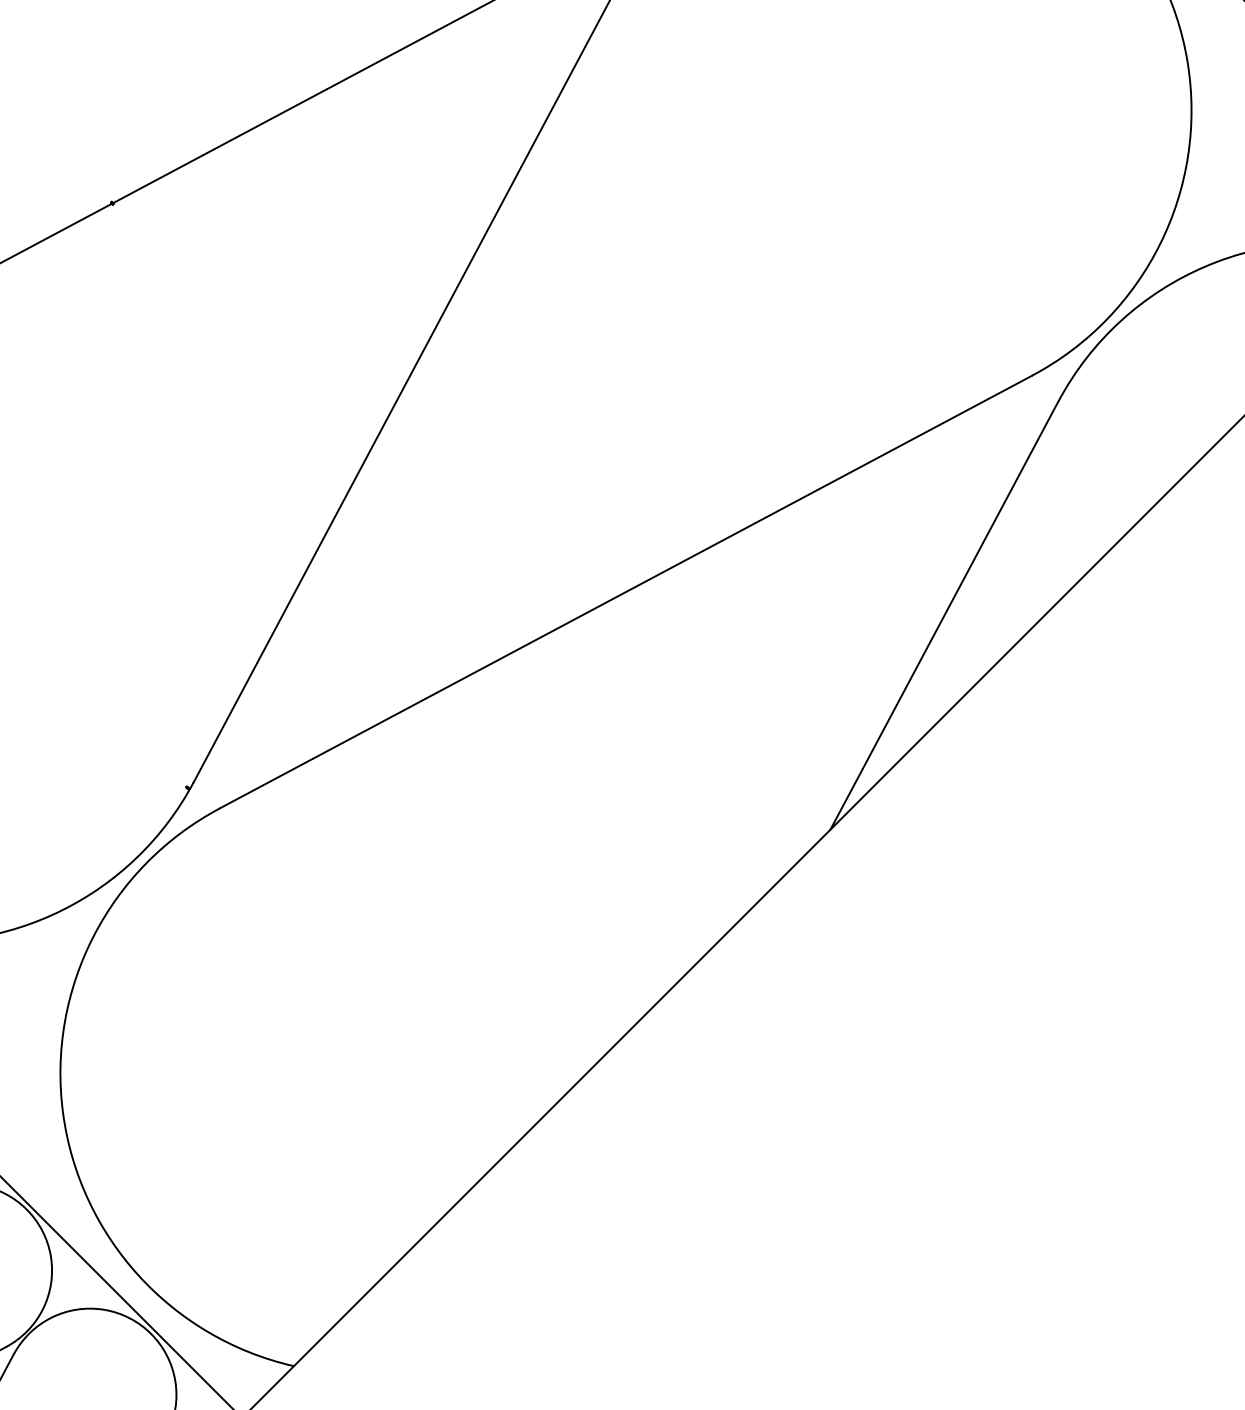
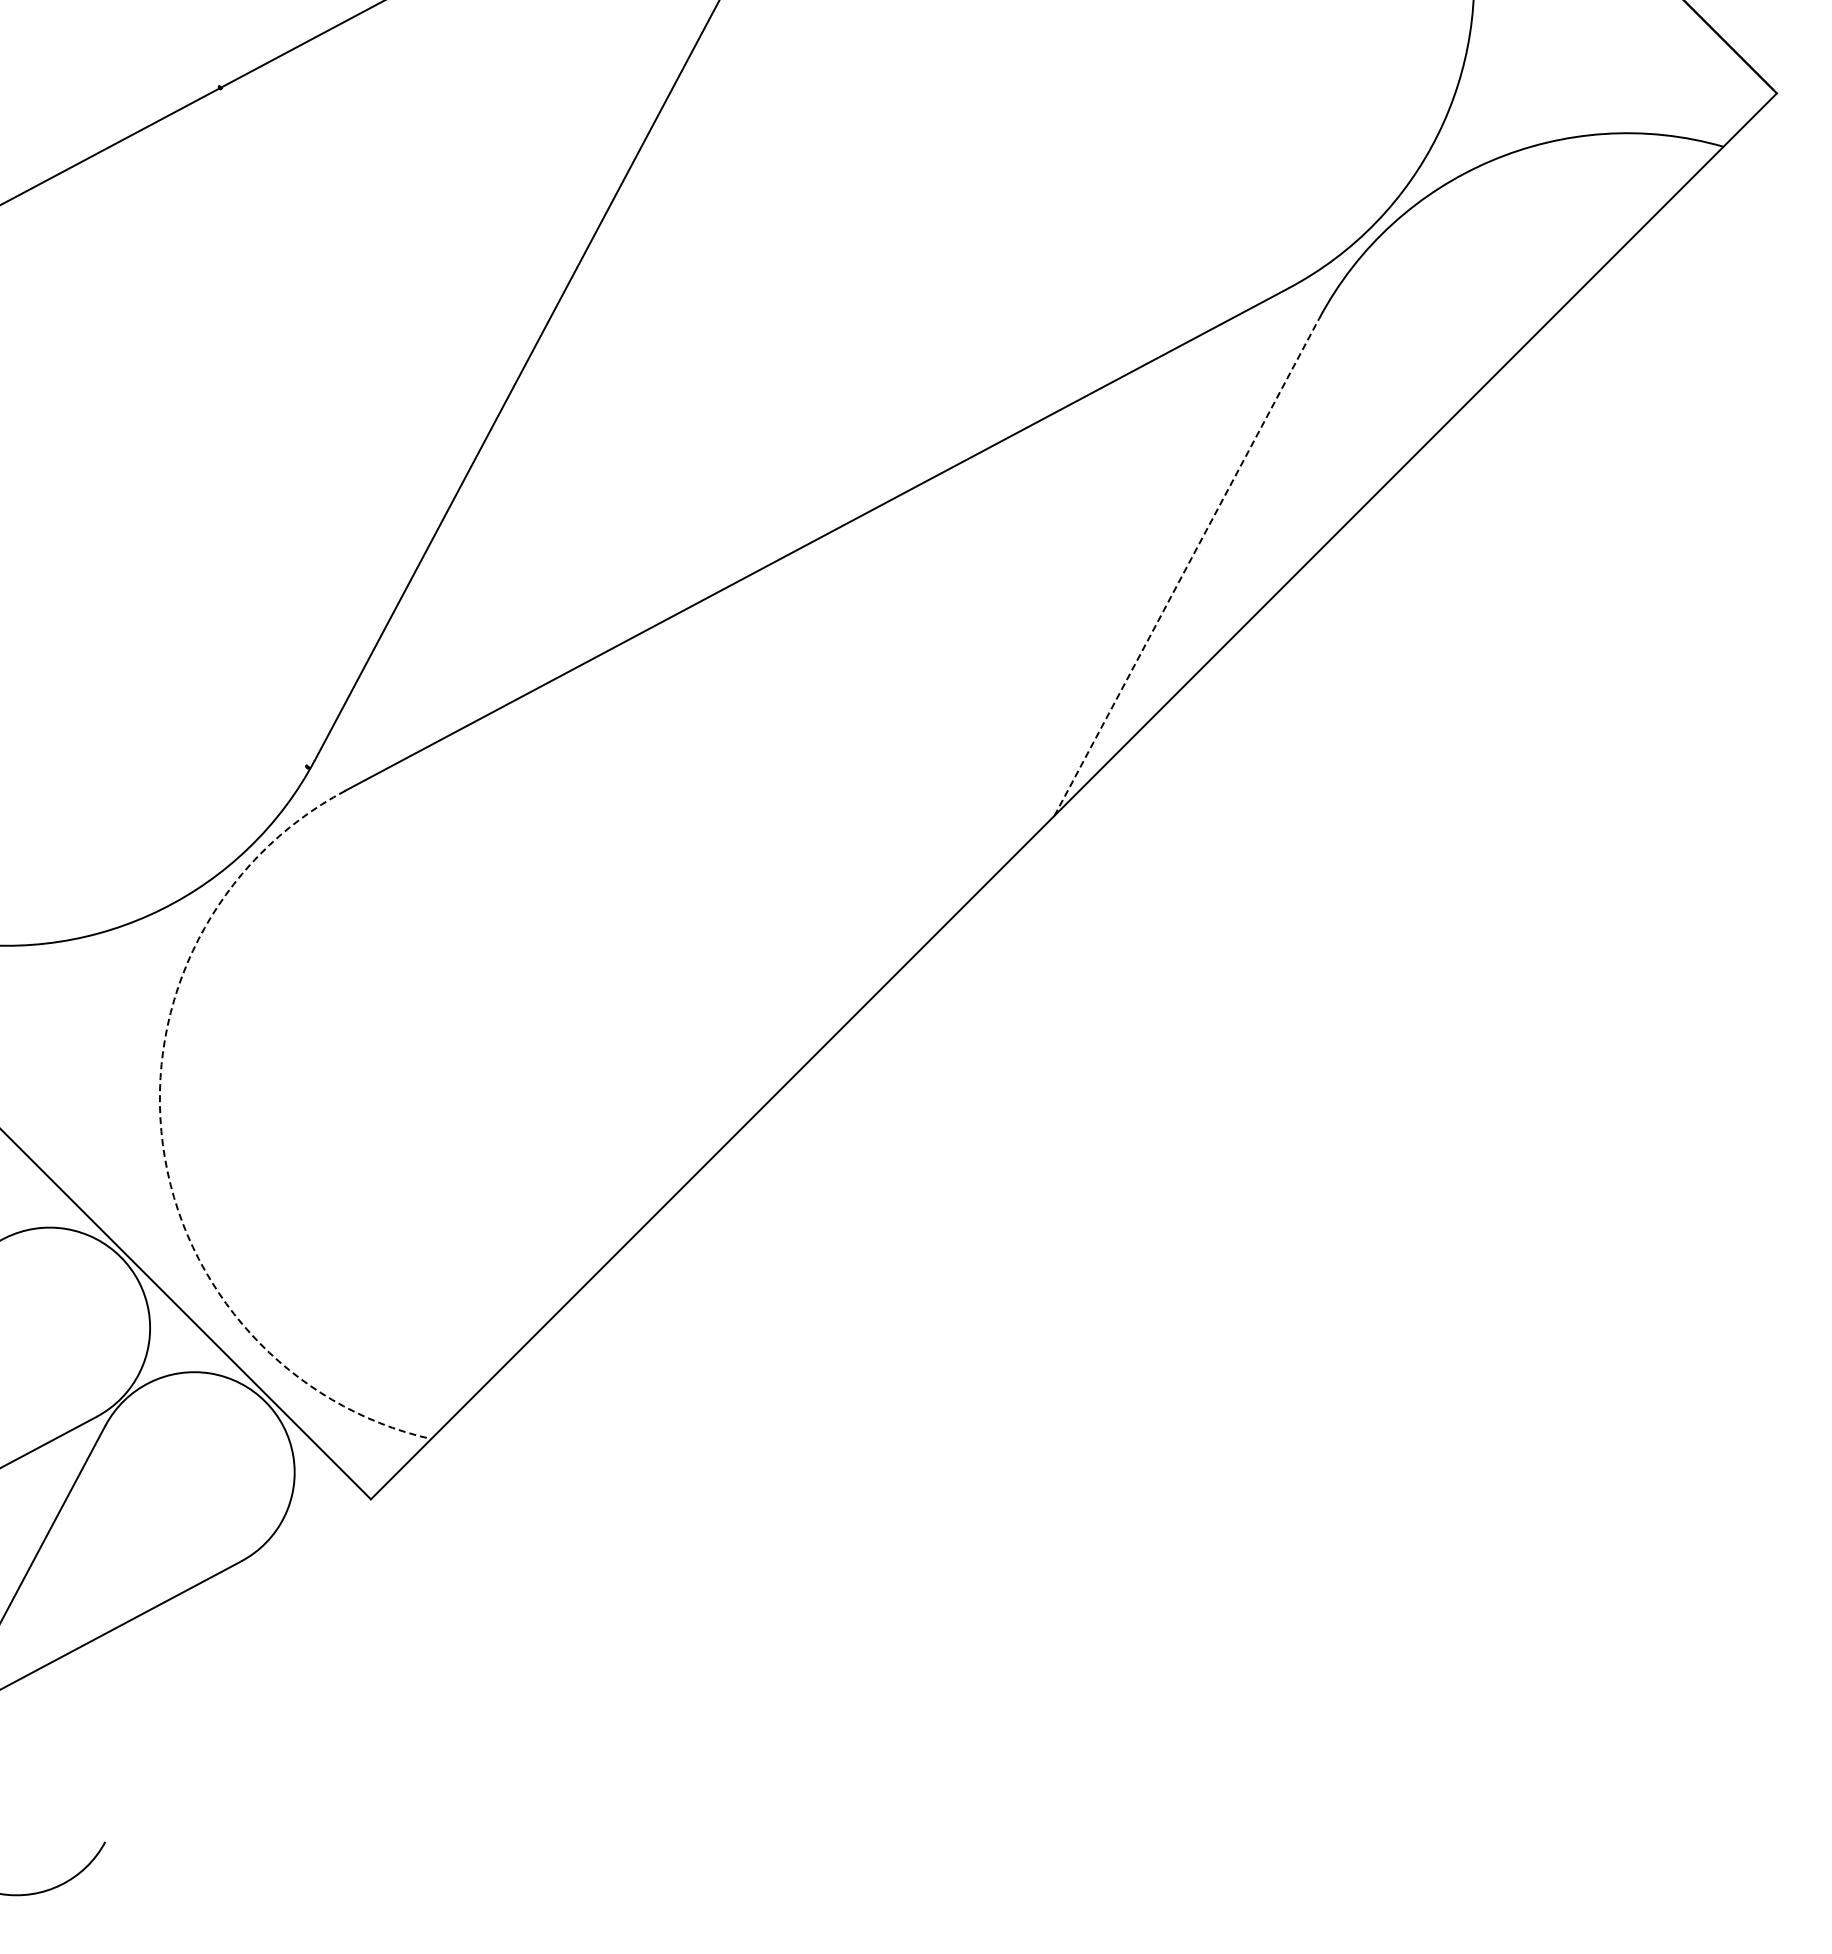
line: (943, 616) -> (1186, 567), solid -> dashed
arc: (62, 1112) -> (162, 1144), solid -> dashed

